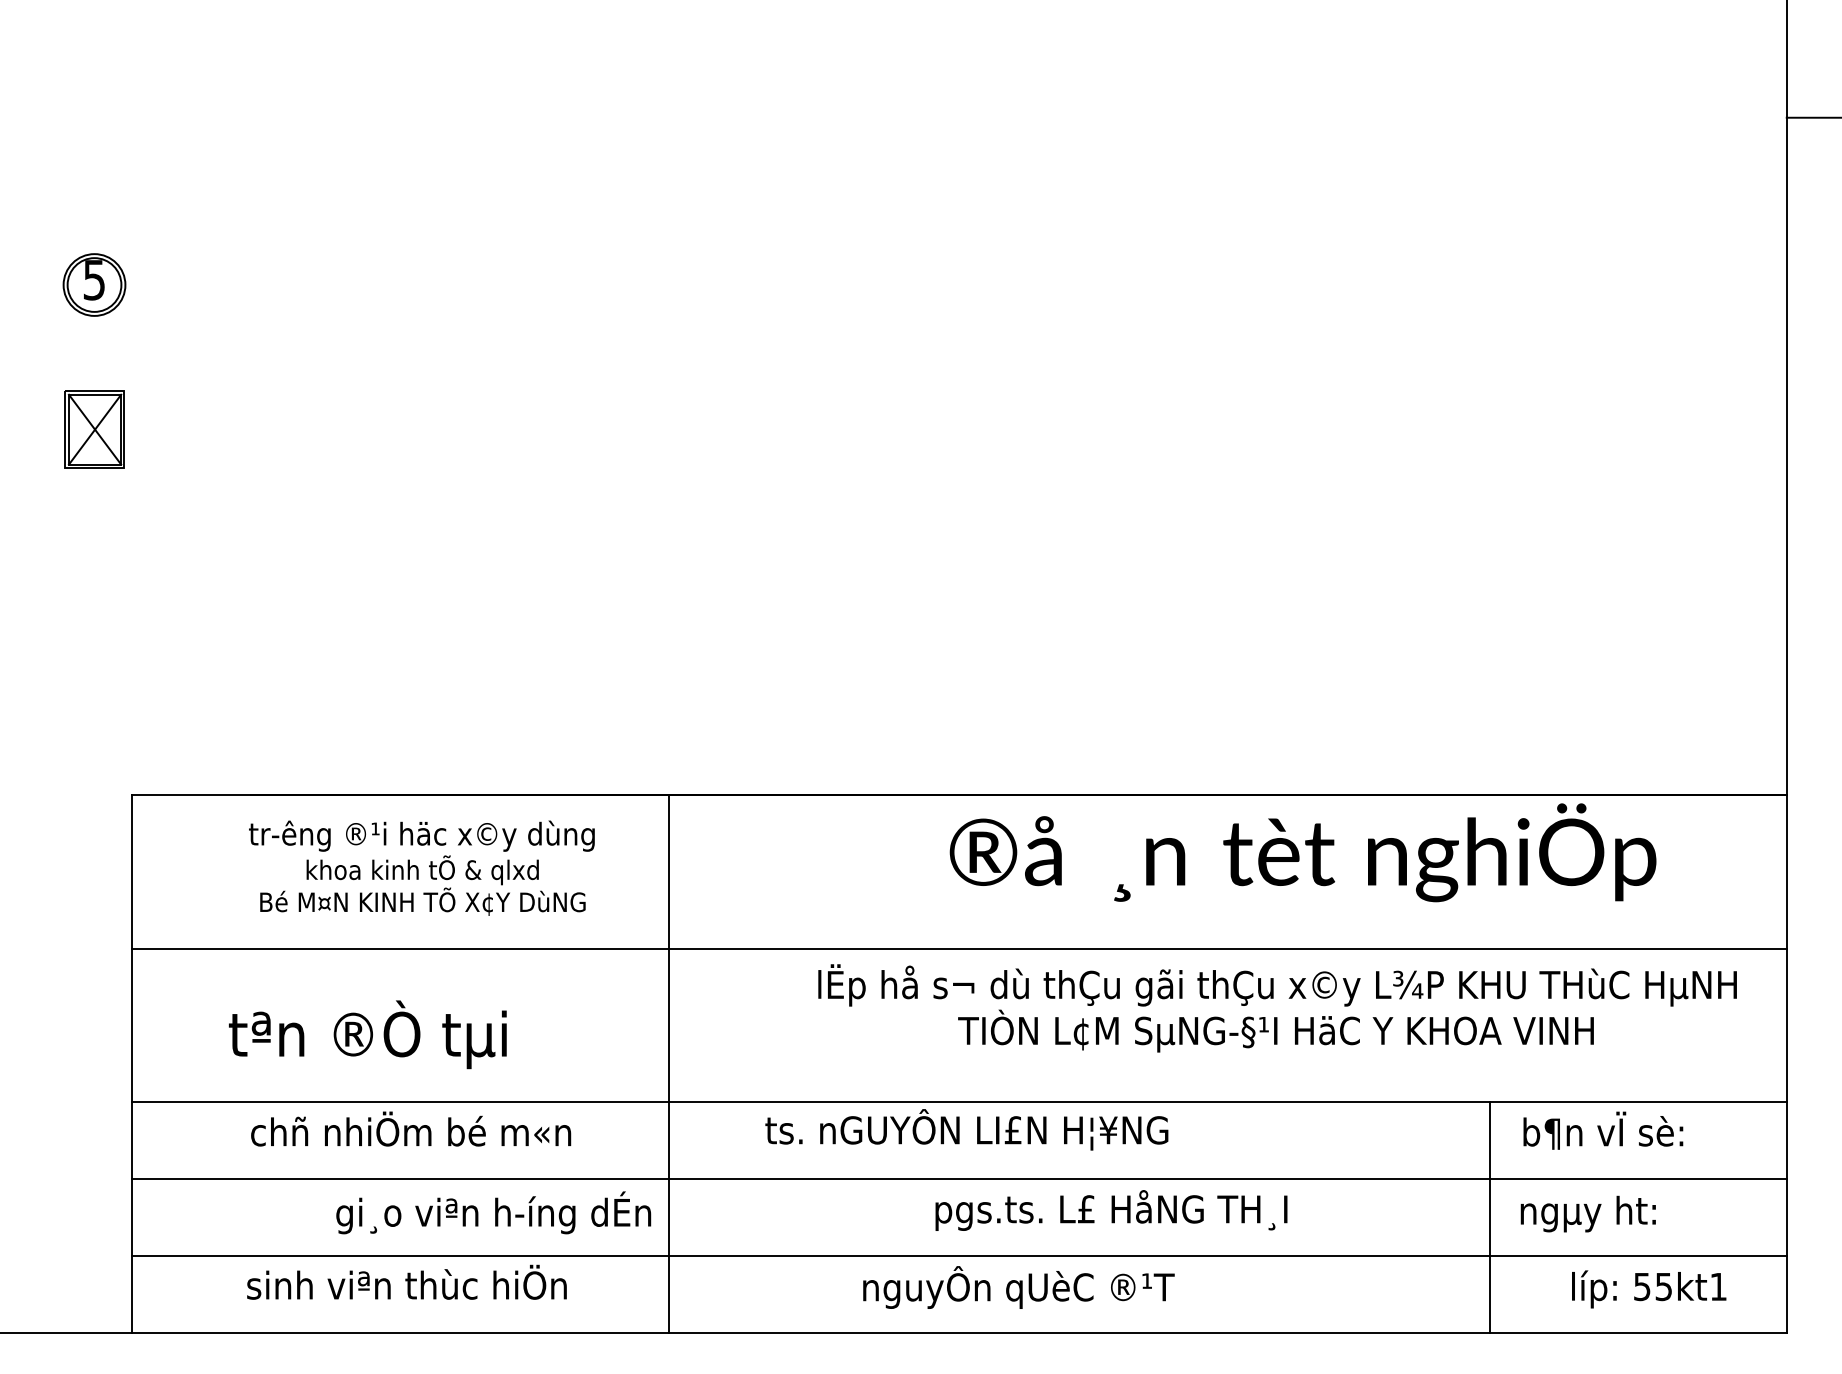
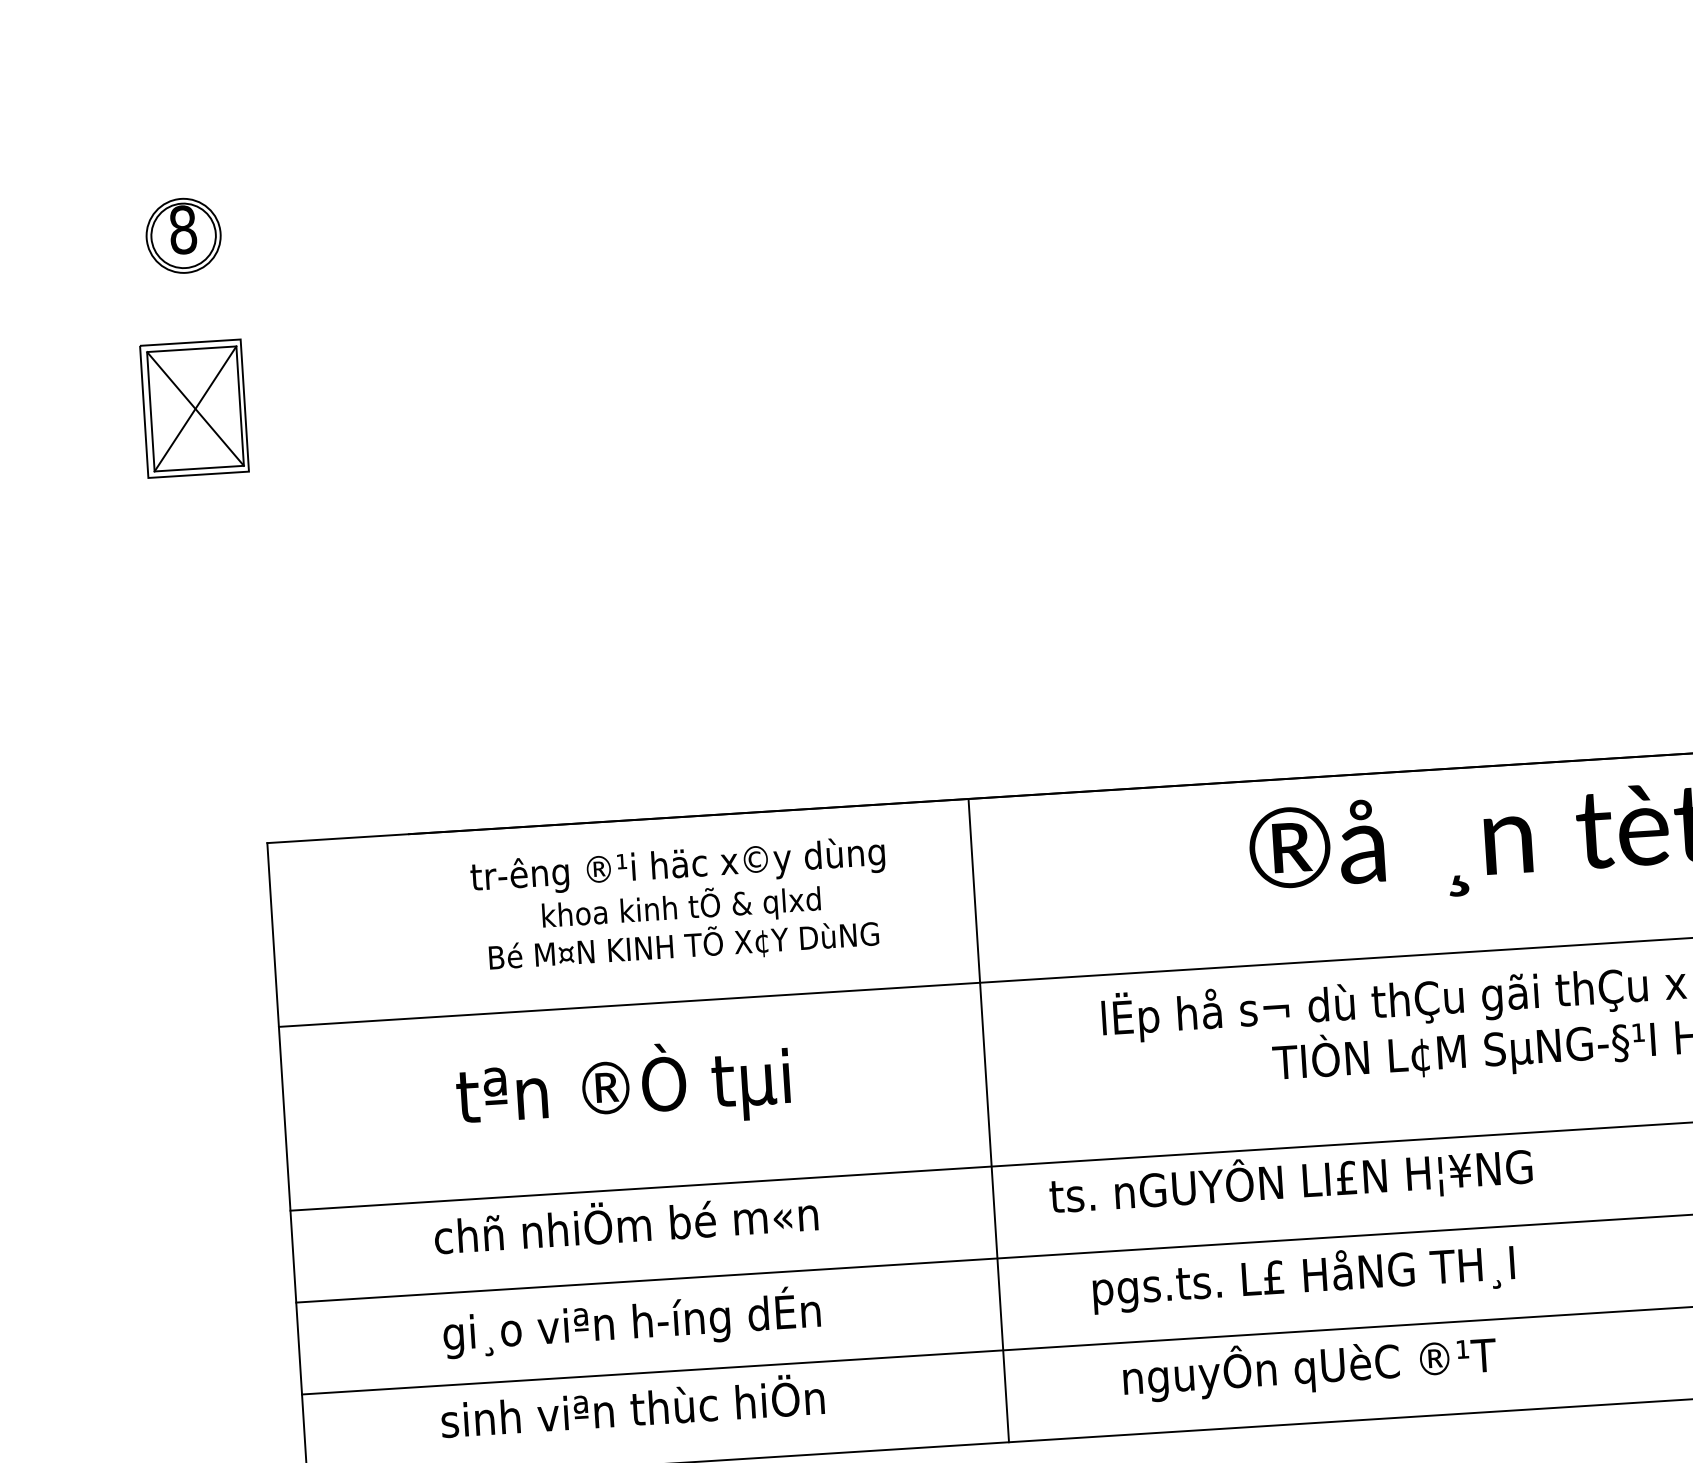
text: (94, 279) -> (183, 229), 5 -> 8
part: (94, 429) -> (194, 408), size x1.43
text: (421, 867) -> (679, 904), moved
text: (367, 1034) -> (622, 1086), moved
line: (669, 1063) -> (988, 1120), moved
text: (1111, 1210) -> (1303, 1277), moved
text: (493, 1212) -> (631, 1321), moved
text: (1018, 1287) -> (1309, 1366), moved

